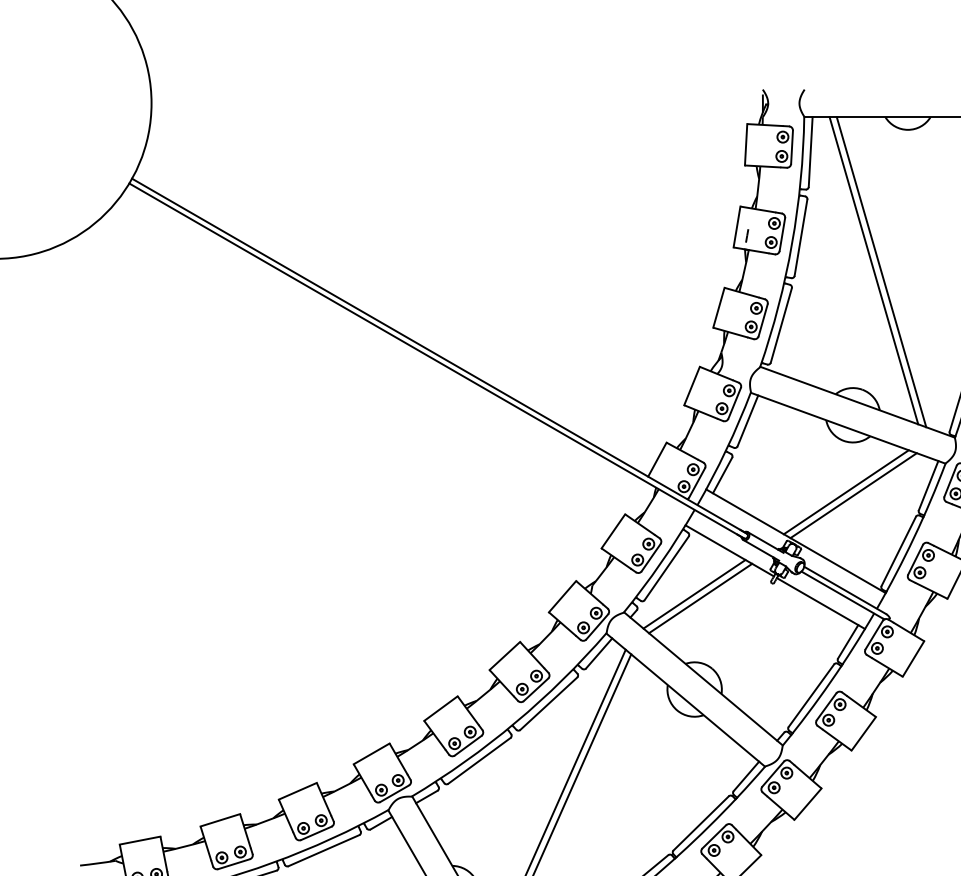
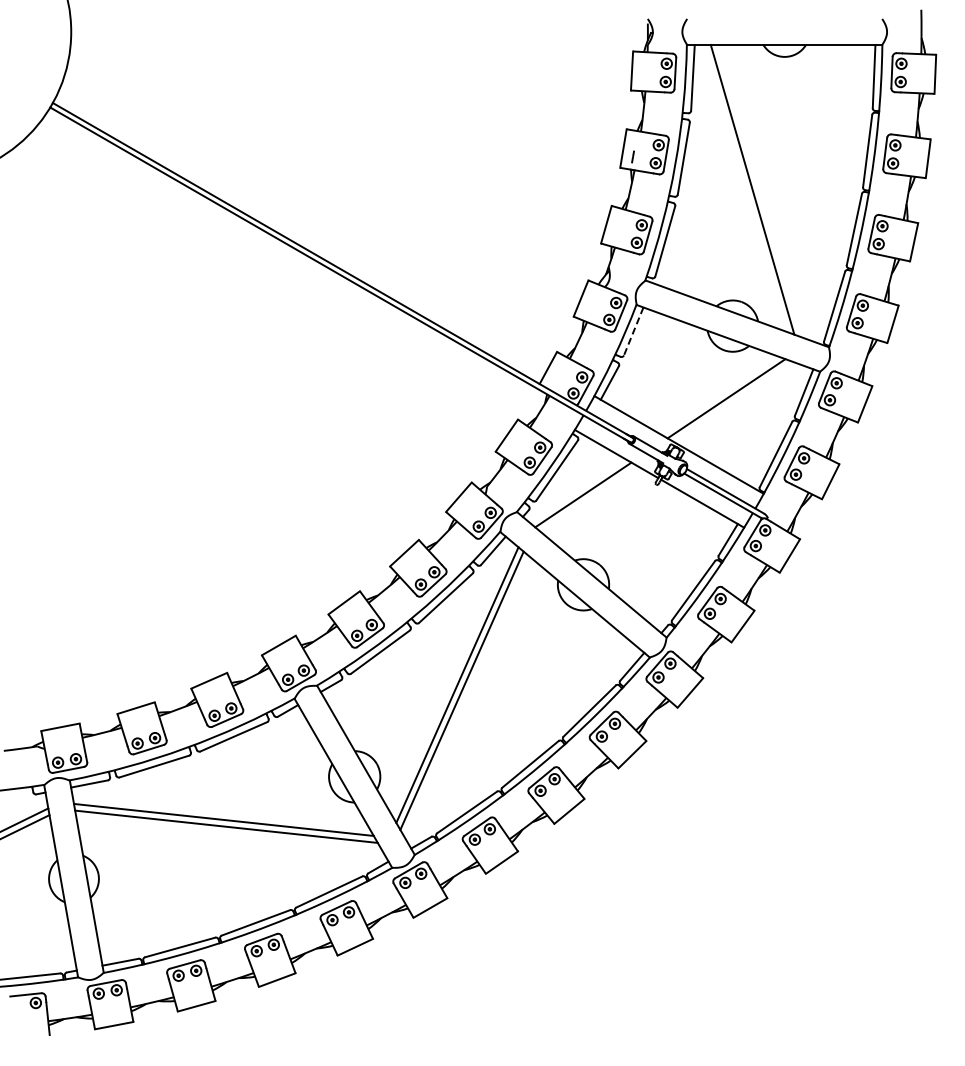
line: (881, 272) -> (759, 191), removed
line: (747, 420) -> (633, 331), solid -> dashed
line: (853, 495) -> (733, 401), removed
line: (699, 598) -> (588, 498), removed

